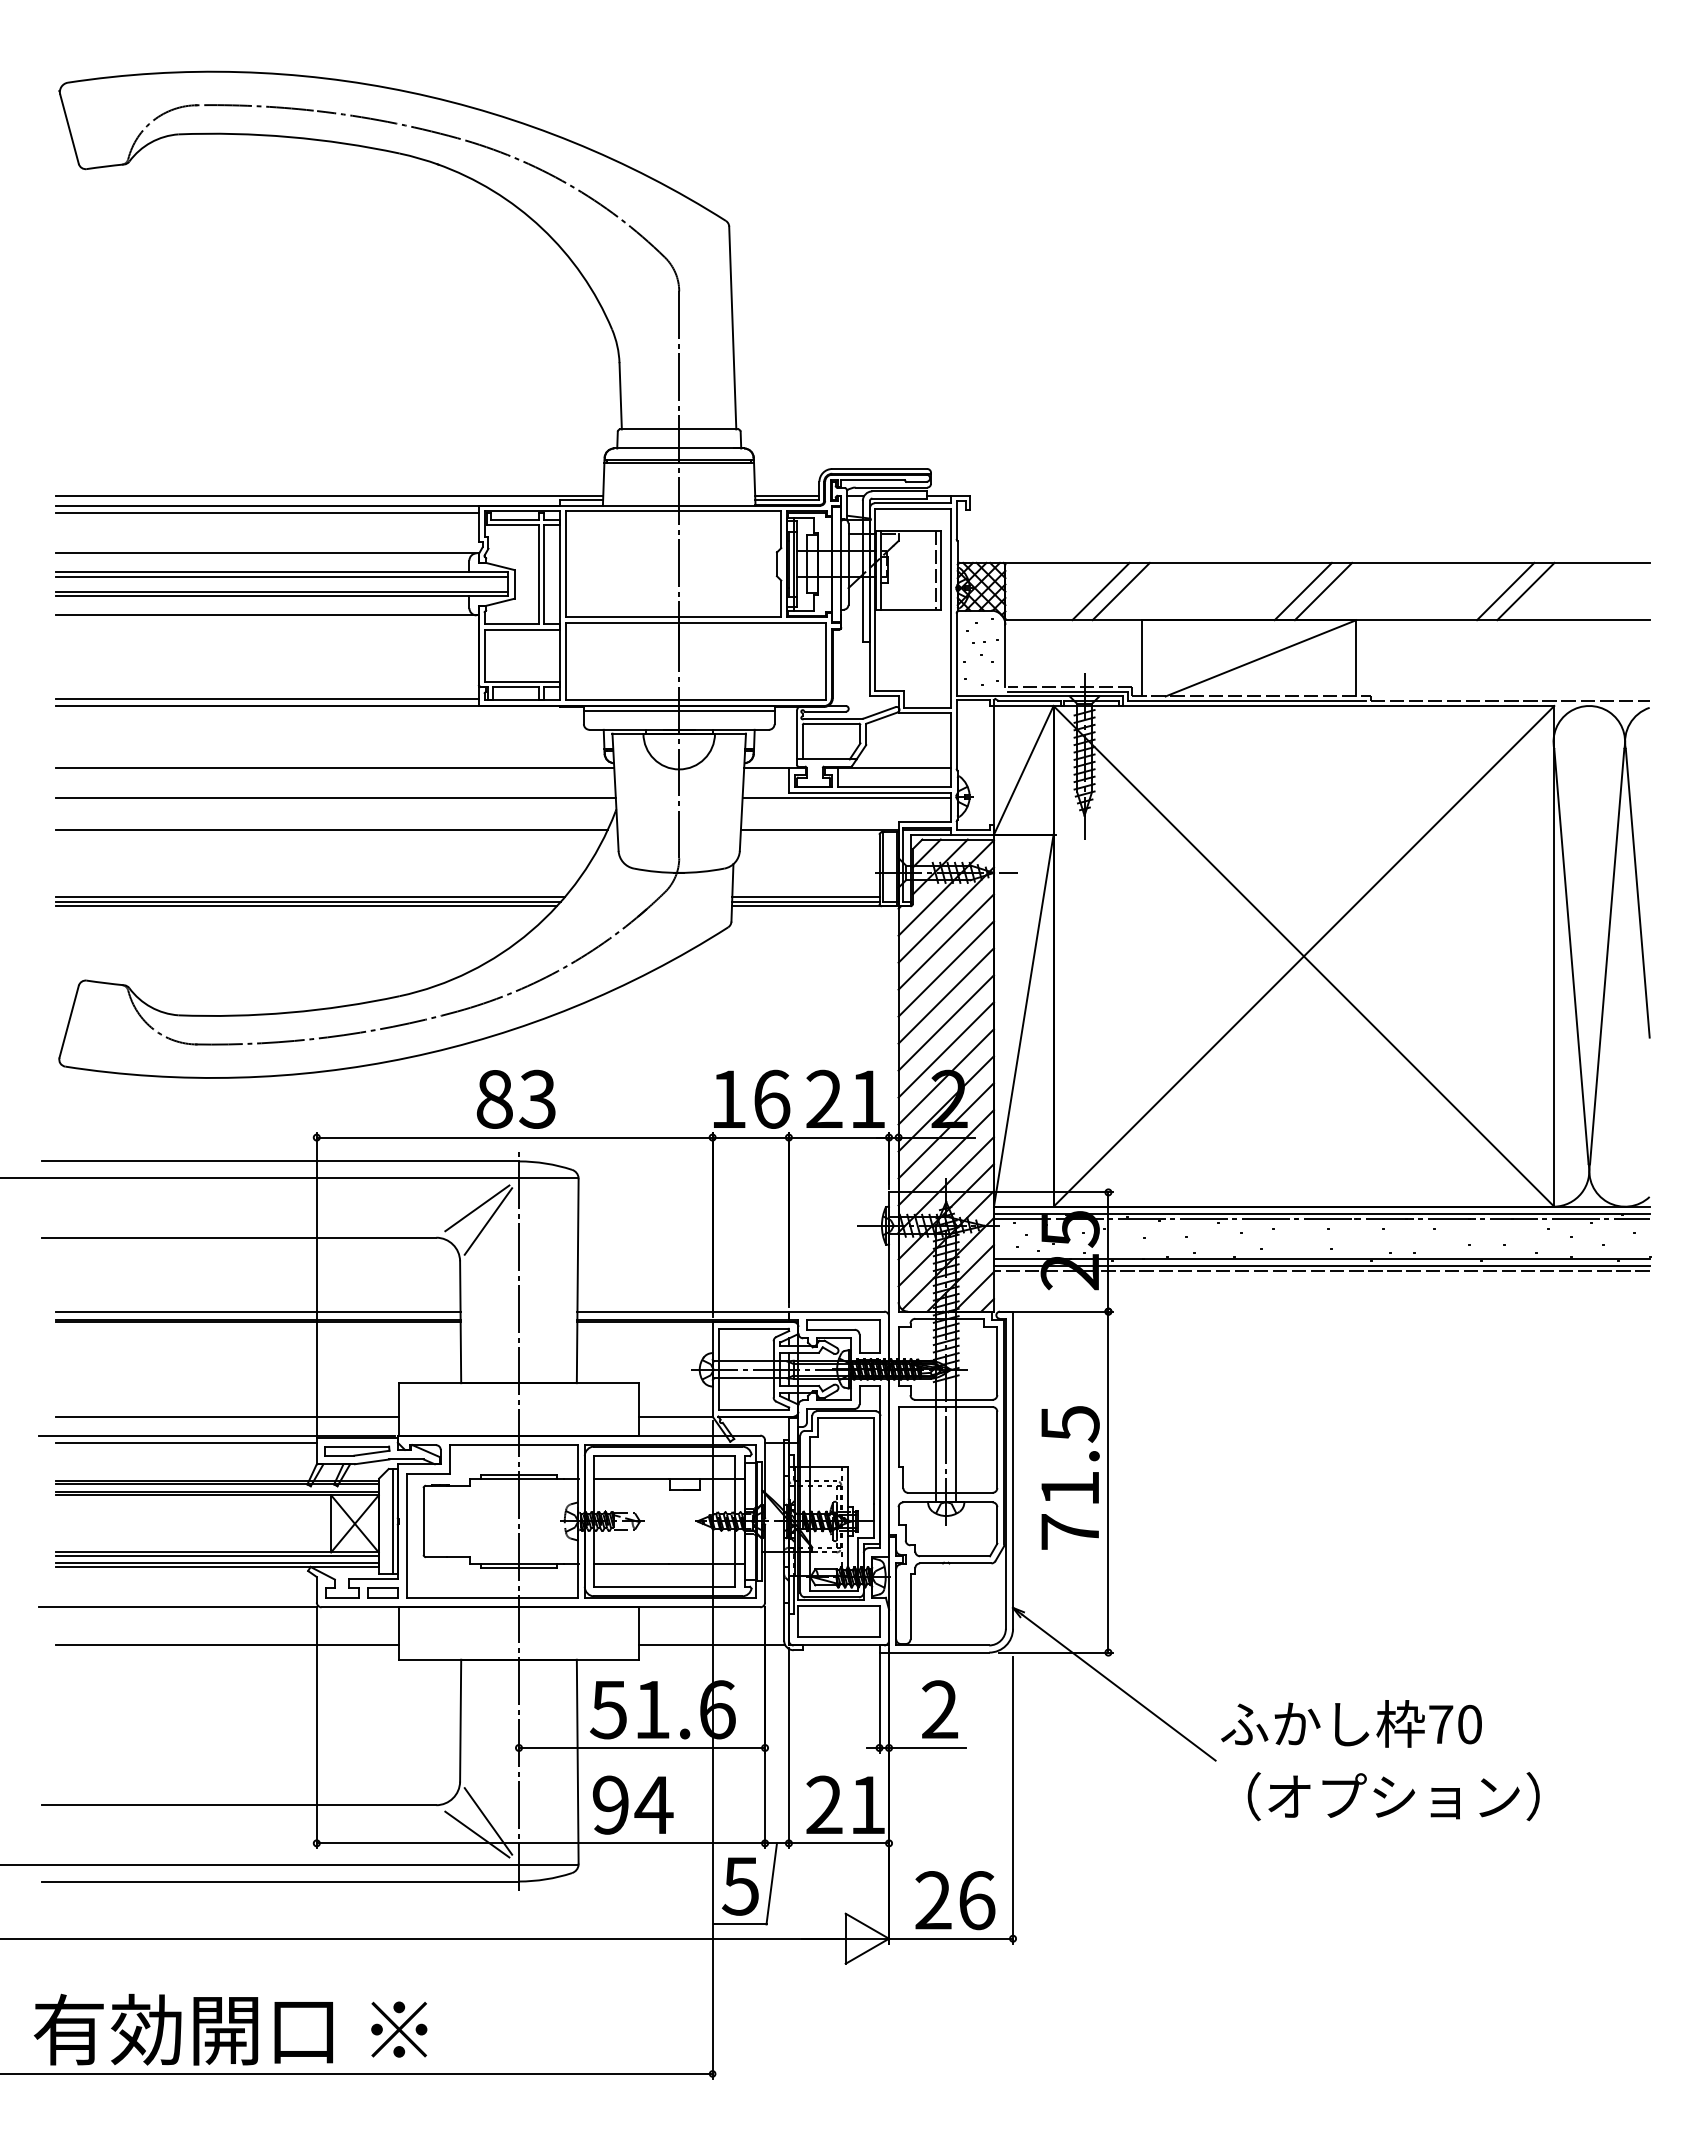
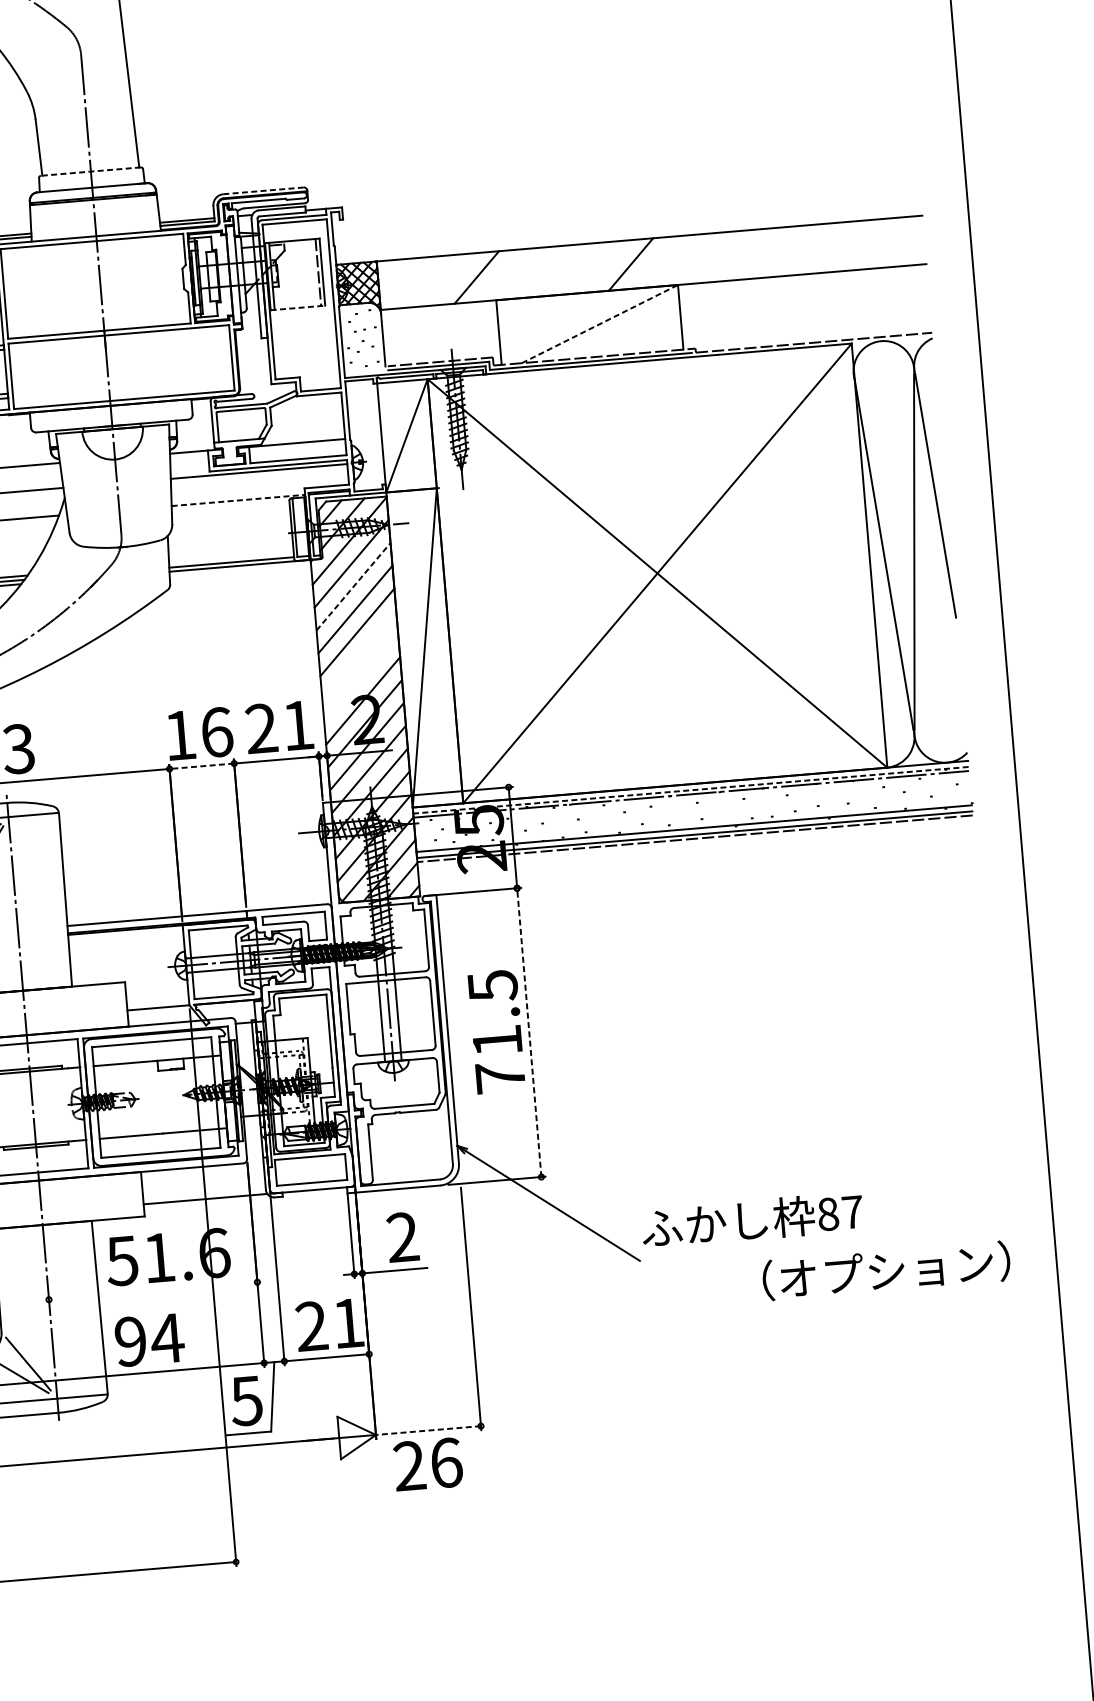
line: (678, 429) -> (90, 171), solid -> dashed
line: (879, 469) -> (263, 191), solid -> dashed
line: (1100, 591) -> (459, 278), removed
line: (1323, 591) -> (648, 263), removed
line: (1505, 591) -> (802, 250), removed
line: (1525, 591) -> (819, 248), removed
line: (909, 609) -> (298, 307), solid -> dashed
line: (1261, 658) -> (600, 324), solid -> dashed
line: (678, 710) -> (110, 409), removed
line: (819, 829) -> (238, 500), solid -> dashed
line: (805, 896) -> (231, 558), removed
line: (946, 941) -> (353, 586), solid -> dashed
line: (945, 1022) -> (358, 654), removed
line: (945, 1049) -> (360, 677), removed
line: (750, 1137) -> (201, 766), solid -> dashed
line: (1321, 1213) -> (690, 789), solid -> dashed
line: (1108, 1481) -> (529, 1032), solid -> dashed
text: (1455, 1724) -> (840, 1213), 70 -> 87
line: (642, 1747) -> (153, 1290), removed
text: (1393, 1796) -> (886, 1270), moved
text: (955, 1900) -> (428, 1464), moved
line: (951, 1938) -> (428, 1430), solid -> dashed

